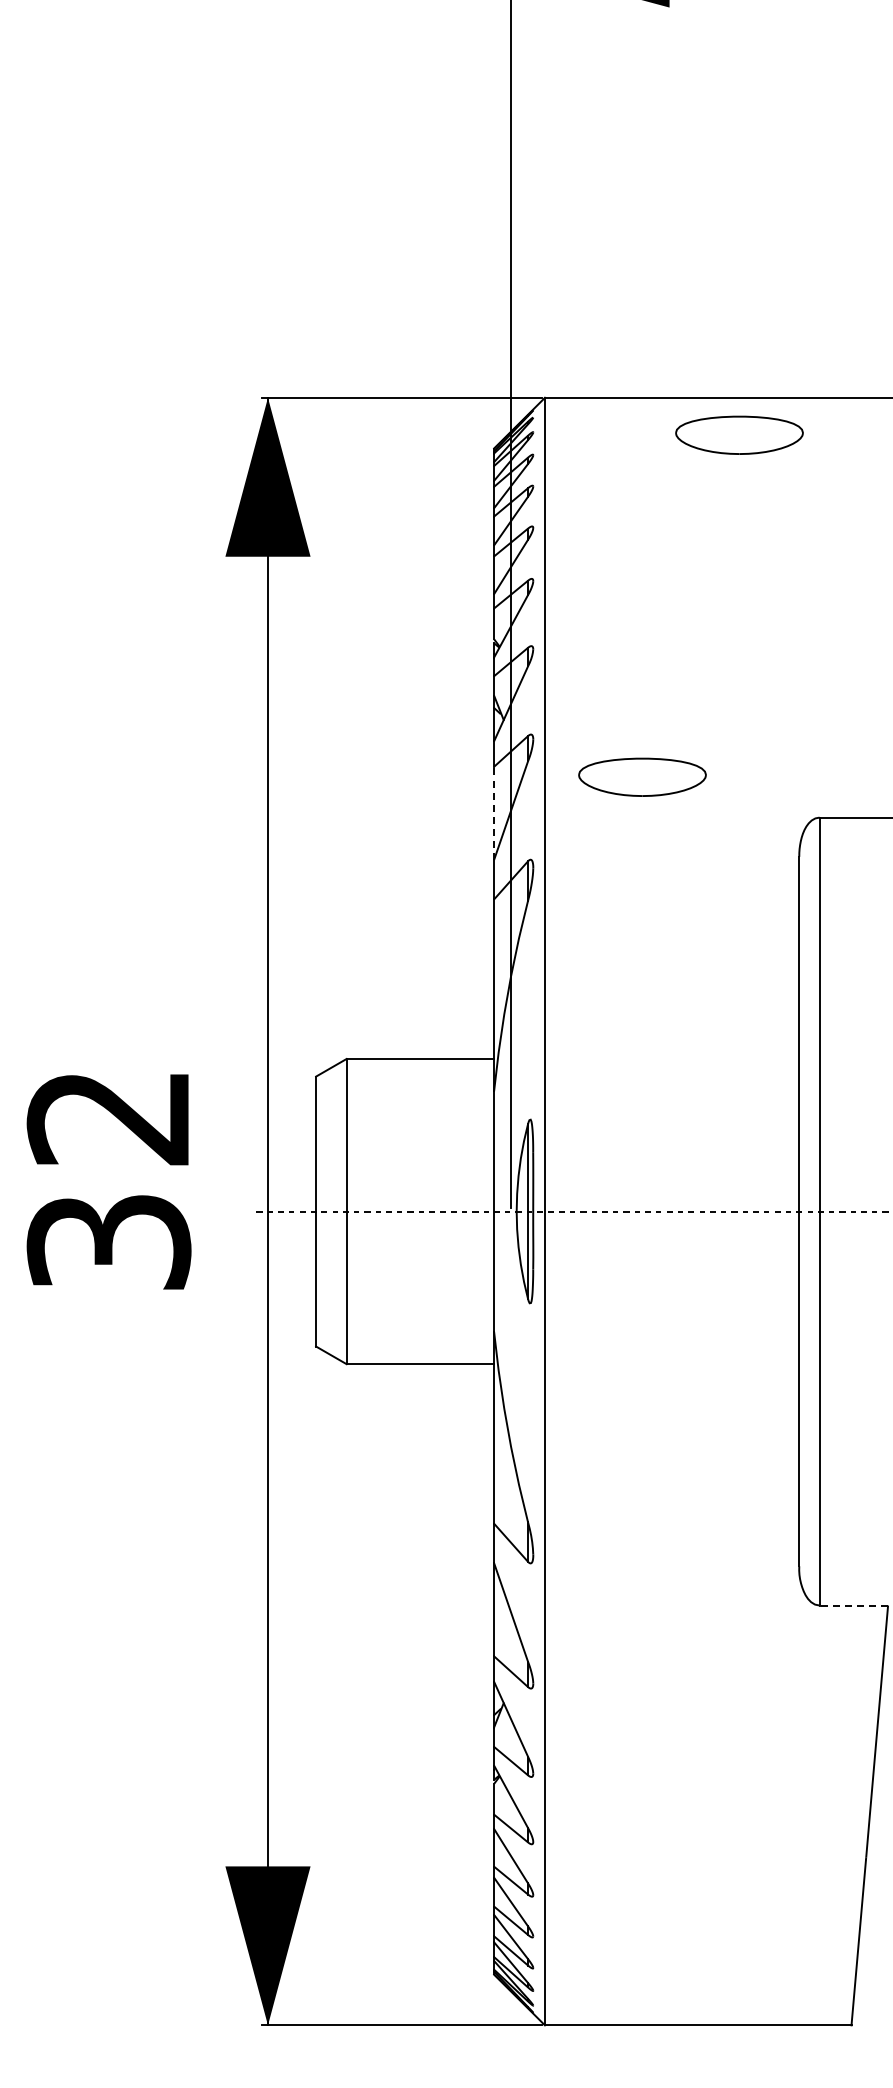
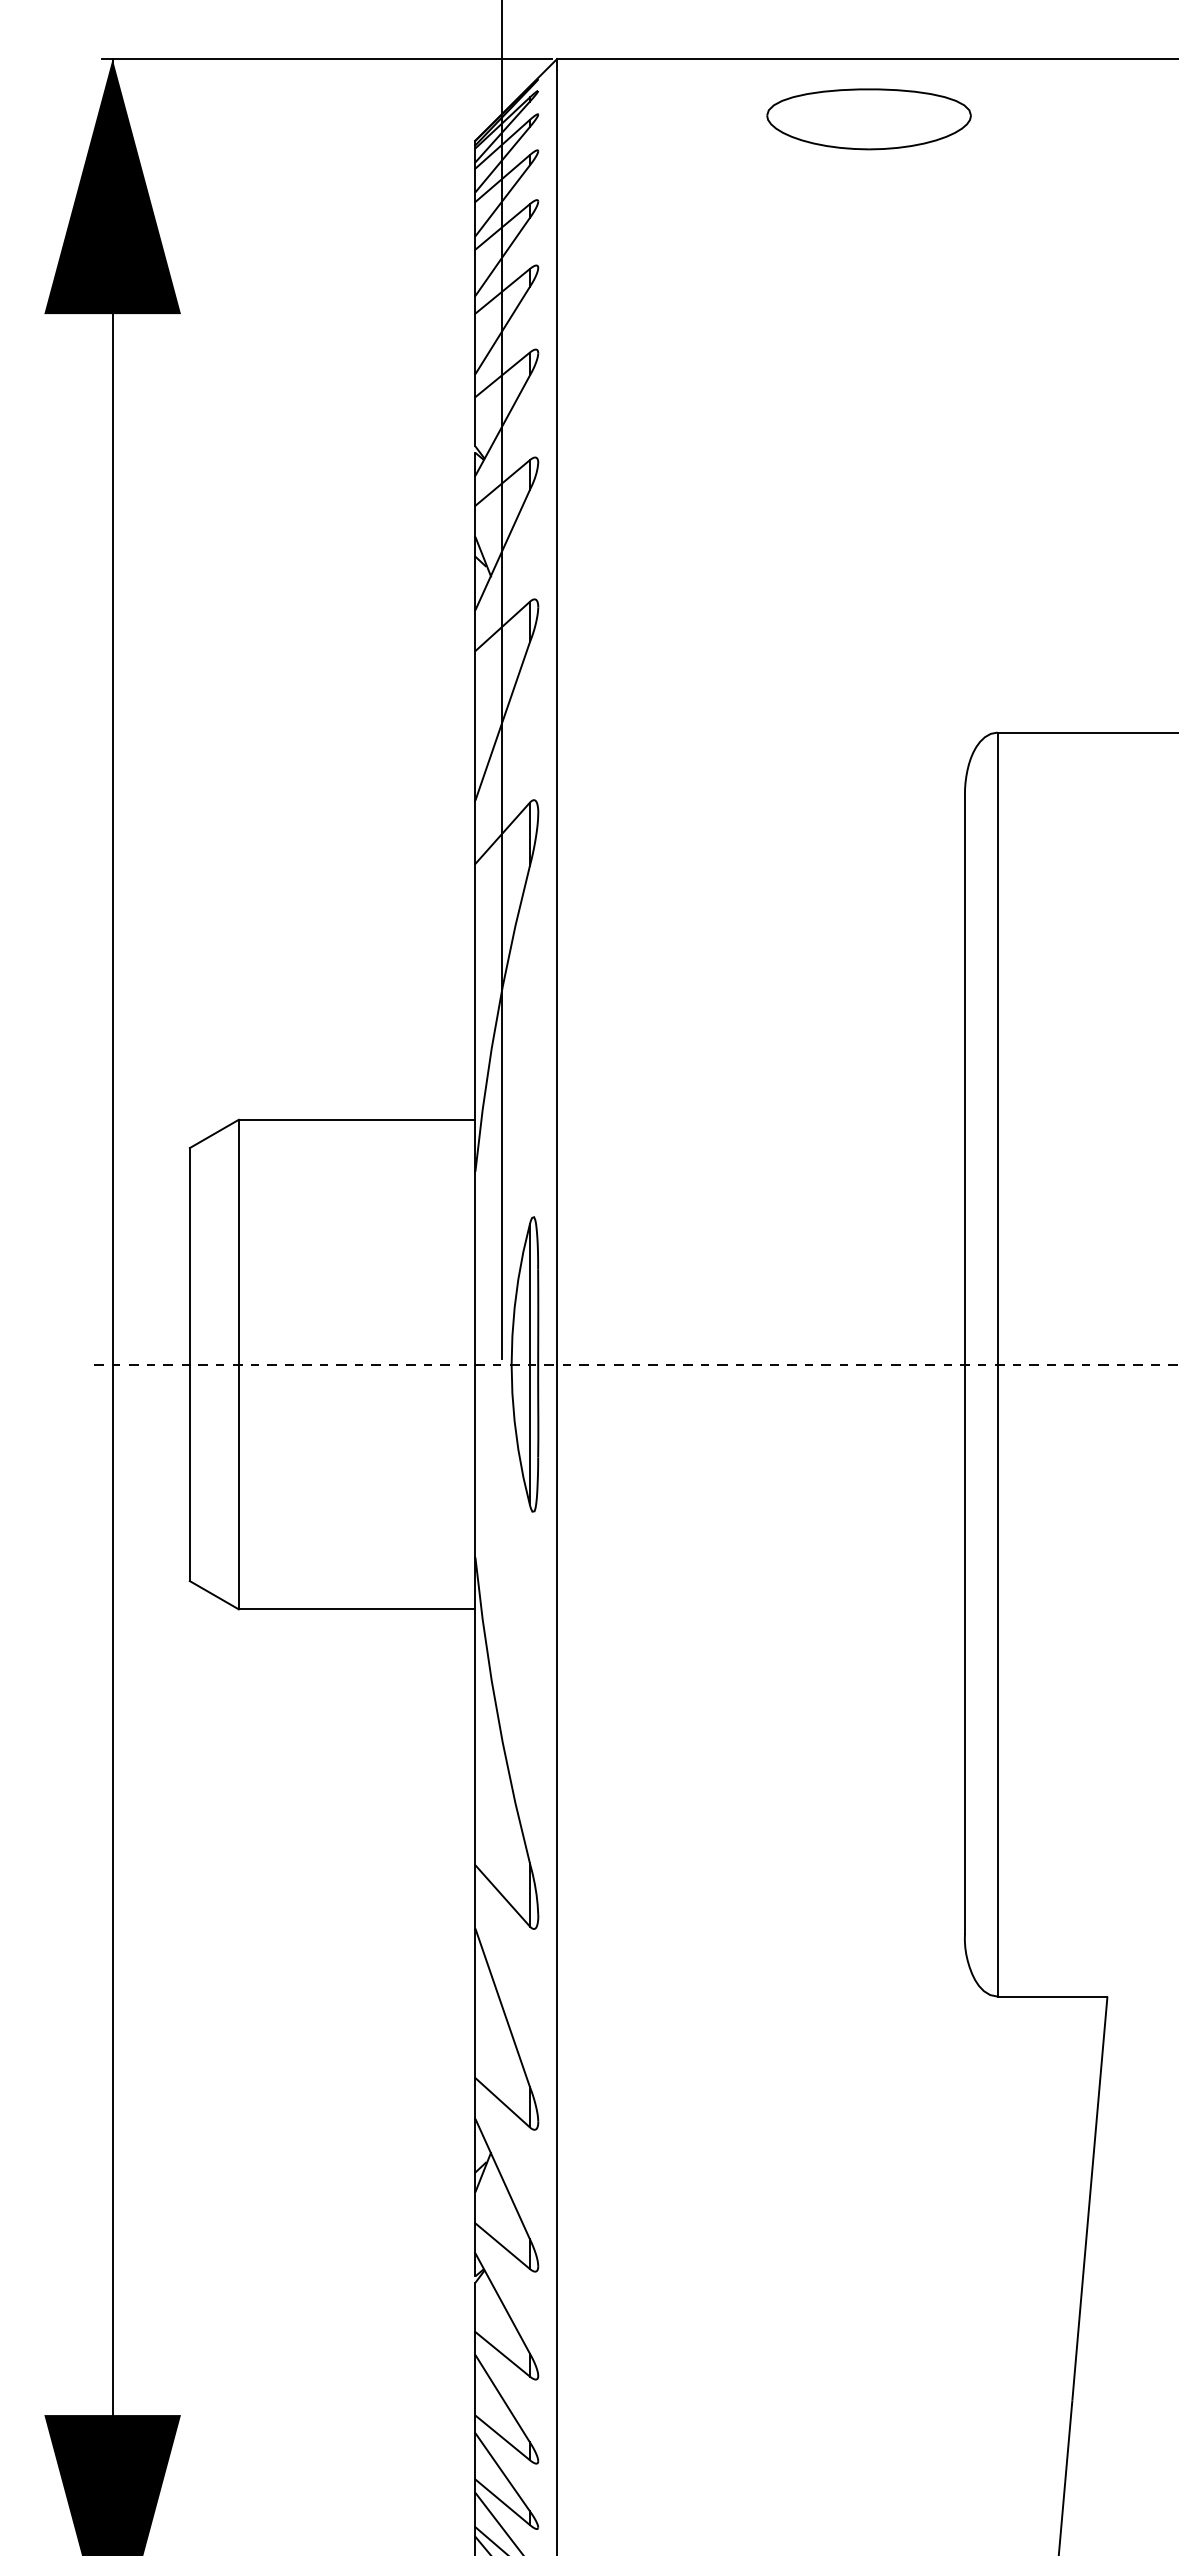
part: (642, 776) -> (713, 666), removed
line: (494, 813) -> (476, 725), dashed -> solid
line: (853, 1605) -> (1051, 1996), dashed -> solid

